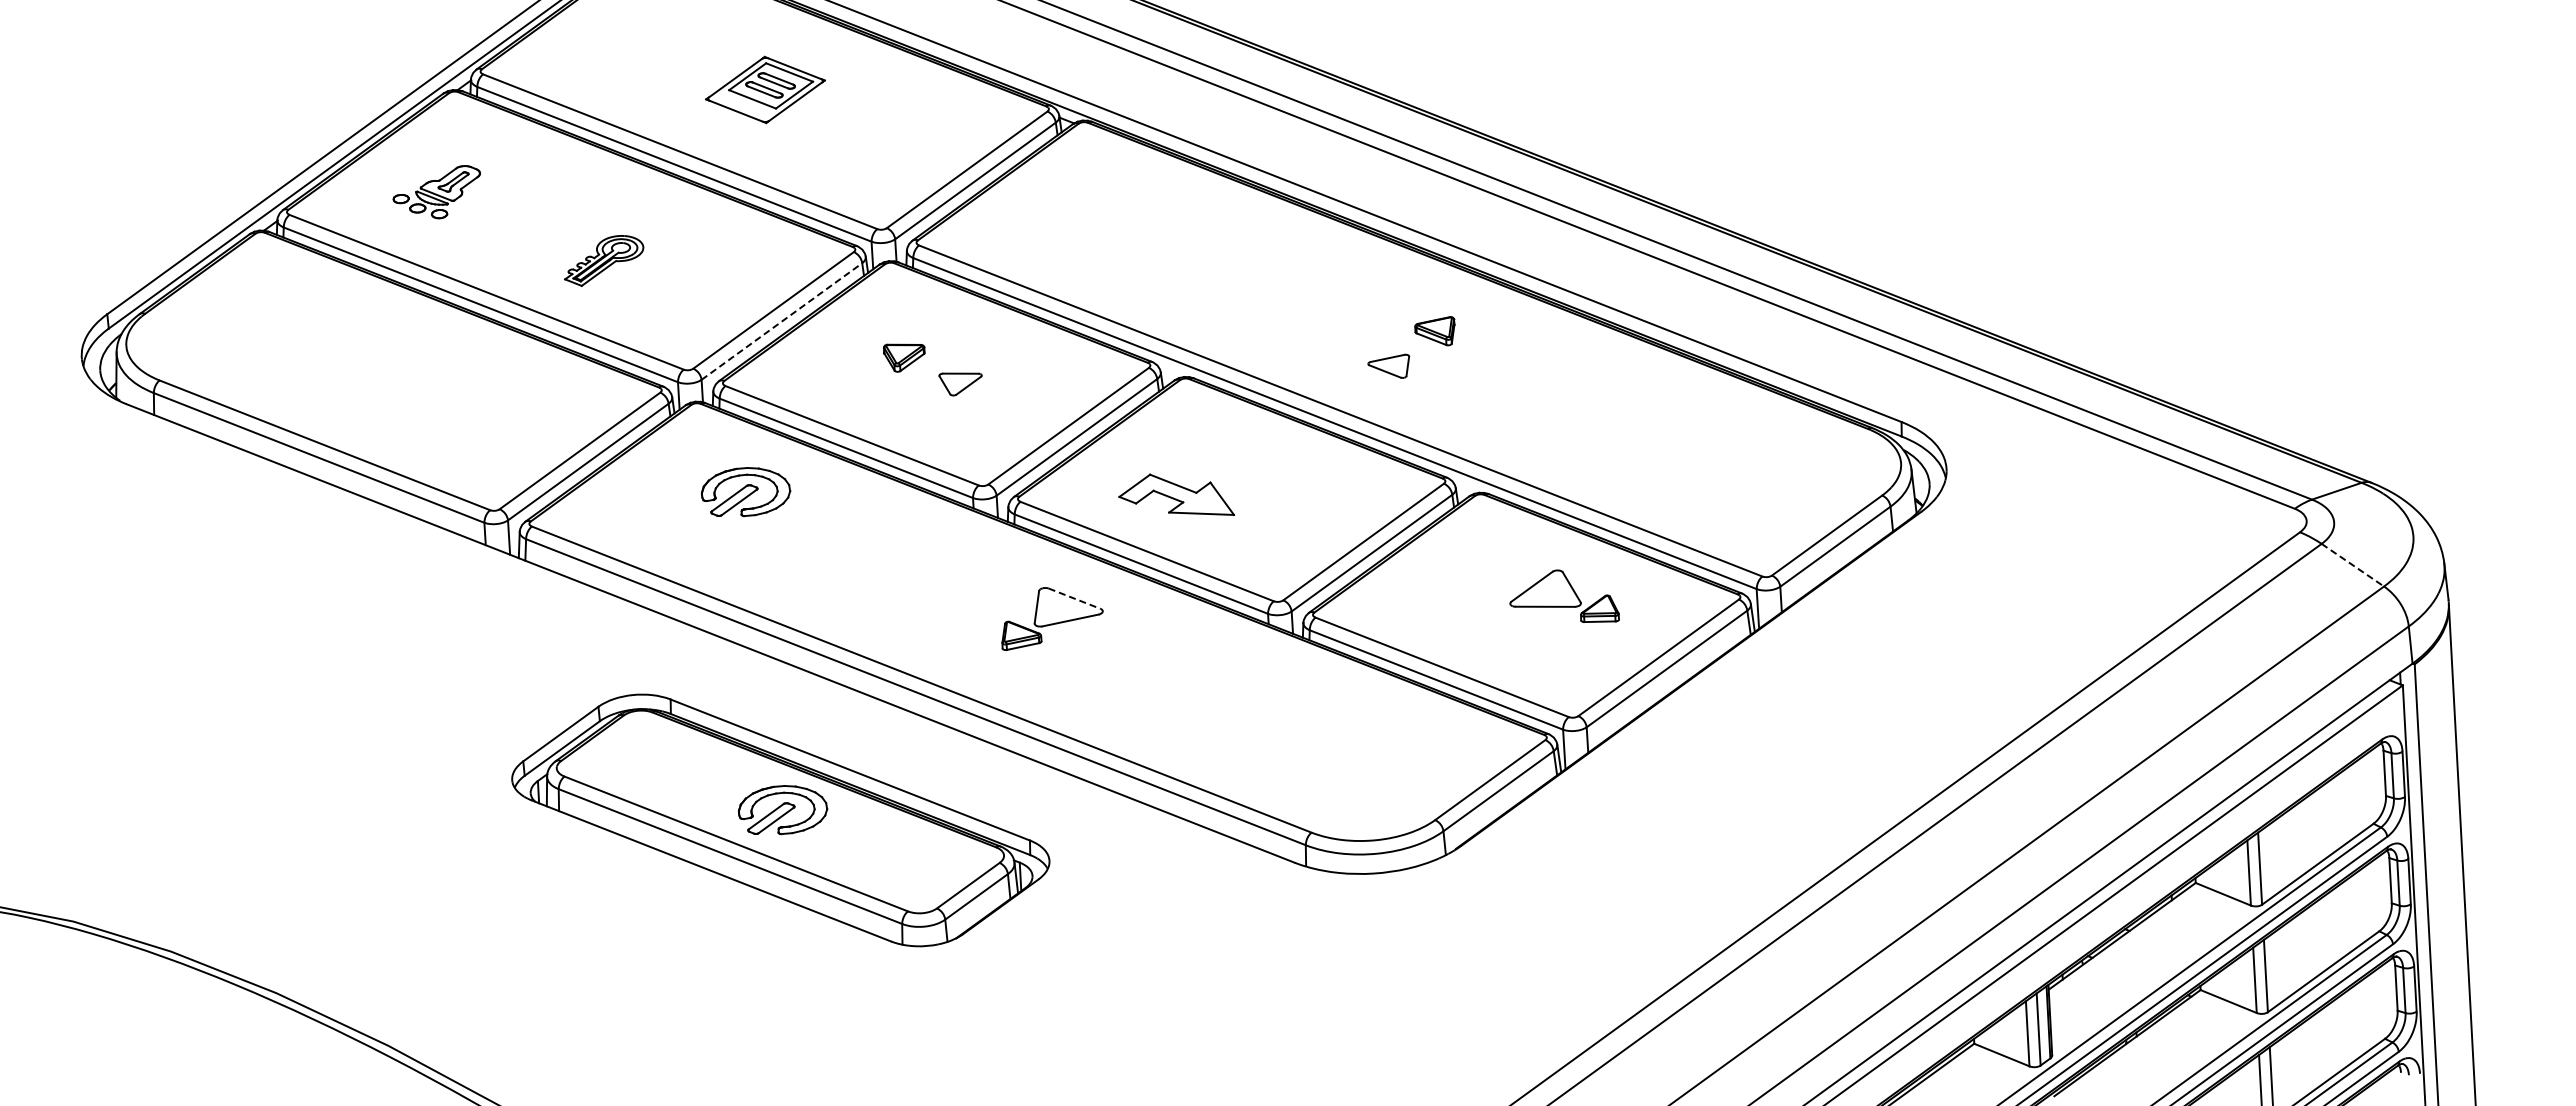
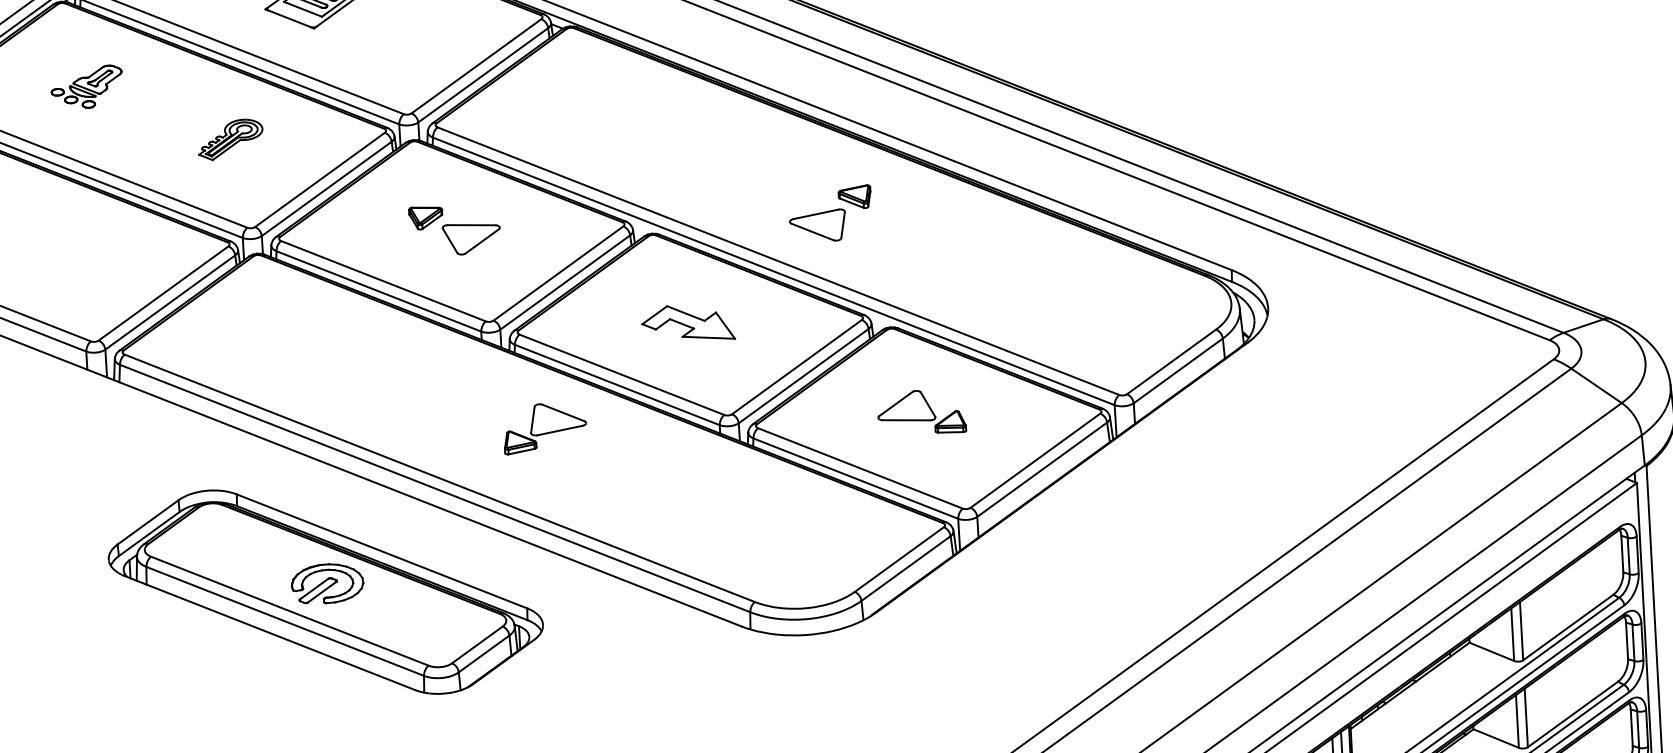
part: (436, 192) -> (86, 87), moved
part: (604, 260) -> (231, 139), moved
line: (782, 321) -> (327, 188), dashed -> solid
part: (1388, 366) -> (817, 225), size x1.67
part: (960, 384) -> (471, 239), size x1.67
part: (745, 492) -> (297, 327), removed
part: (1176, 494) -> (688, 322), moved
line: (2352, 565) -> (1596, 386), dashed -> solid
part: (1564, 595) -> (922, 411), moved
line: (1074, 598) -> (563, 412), dashed -> solid

